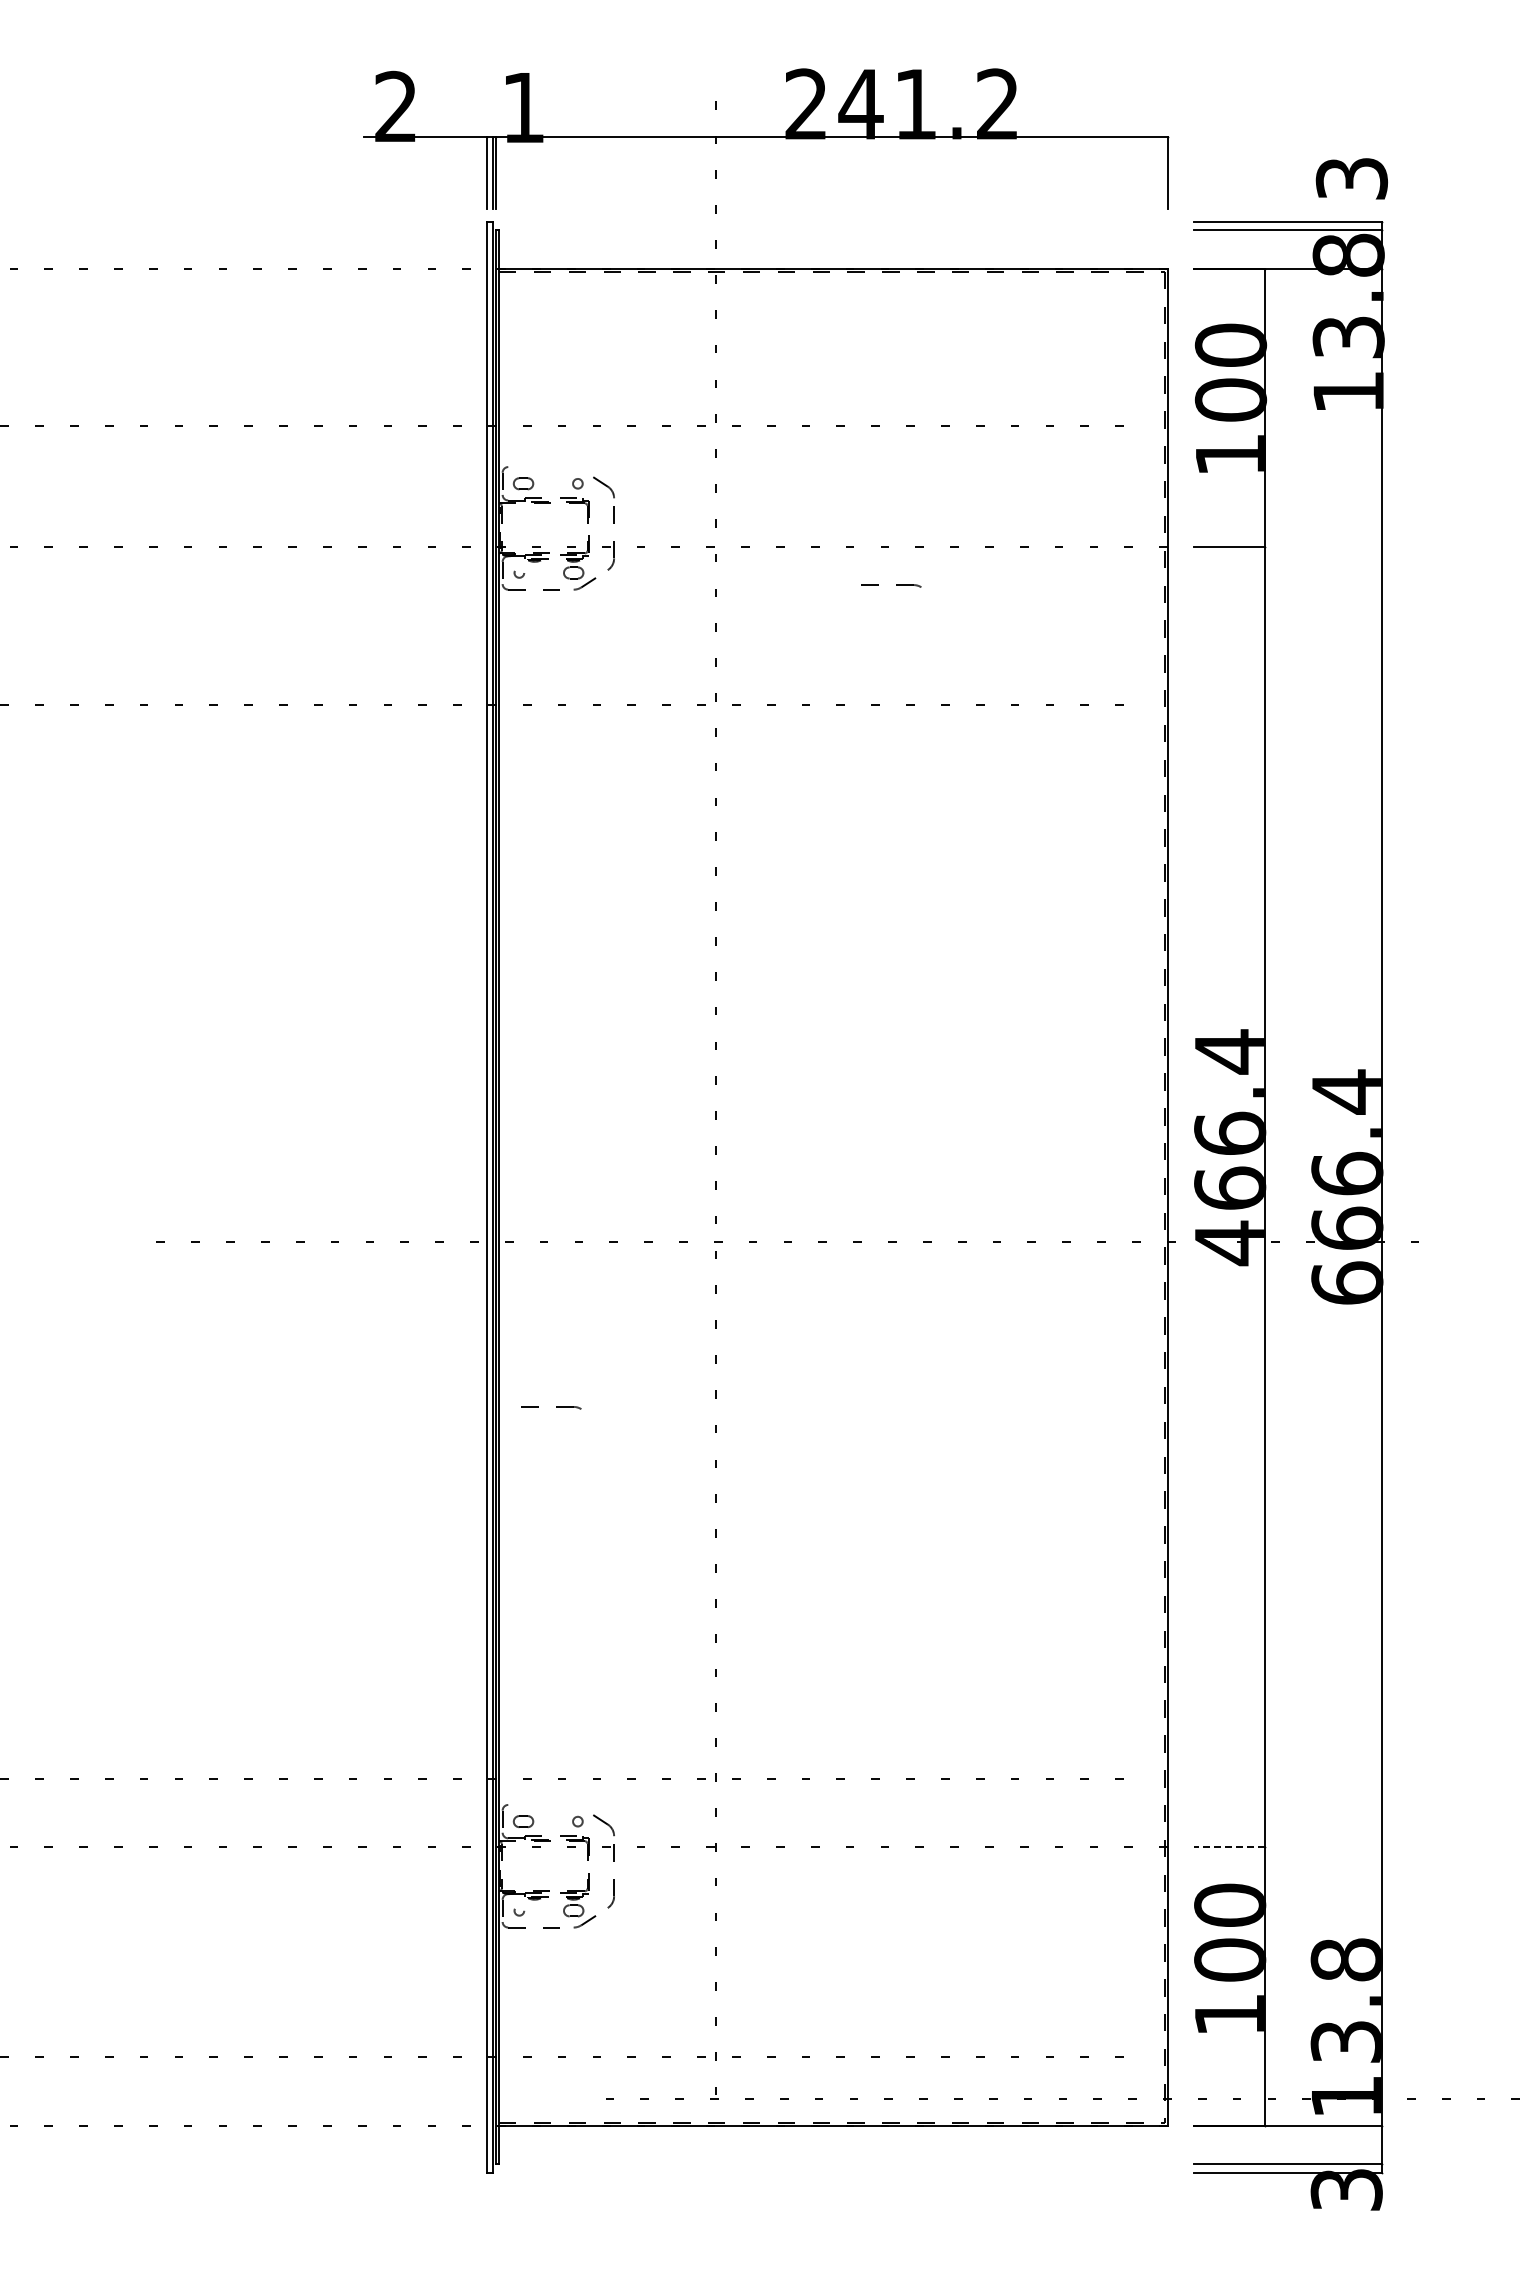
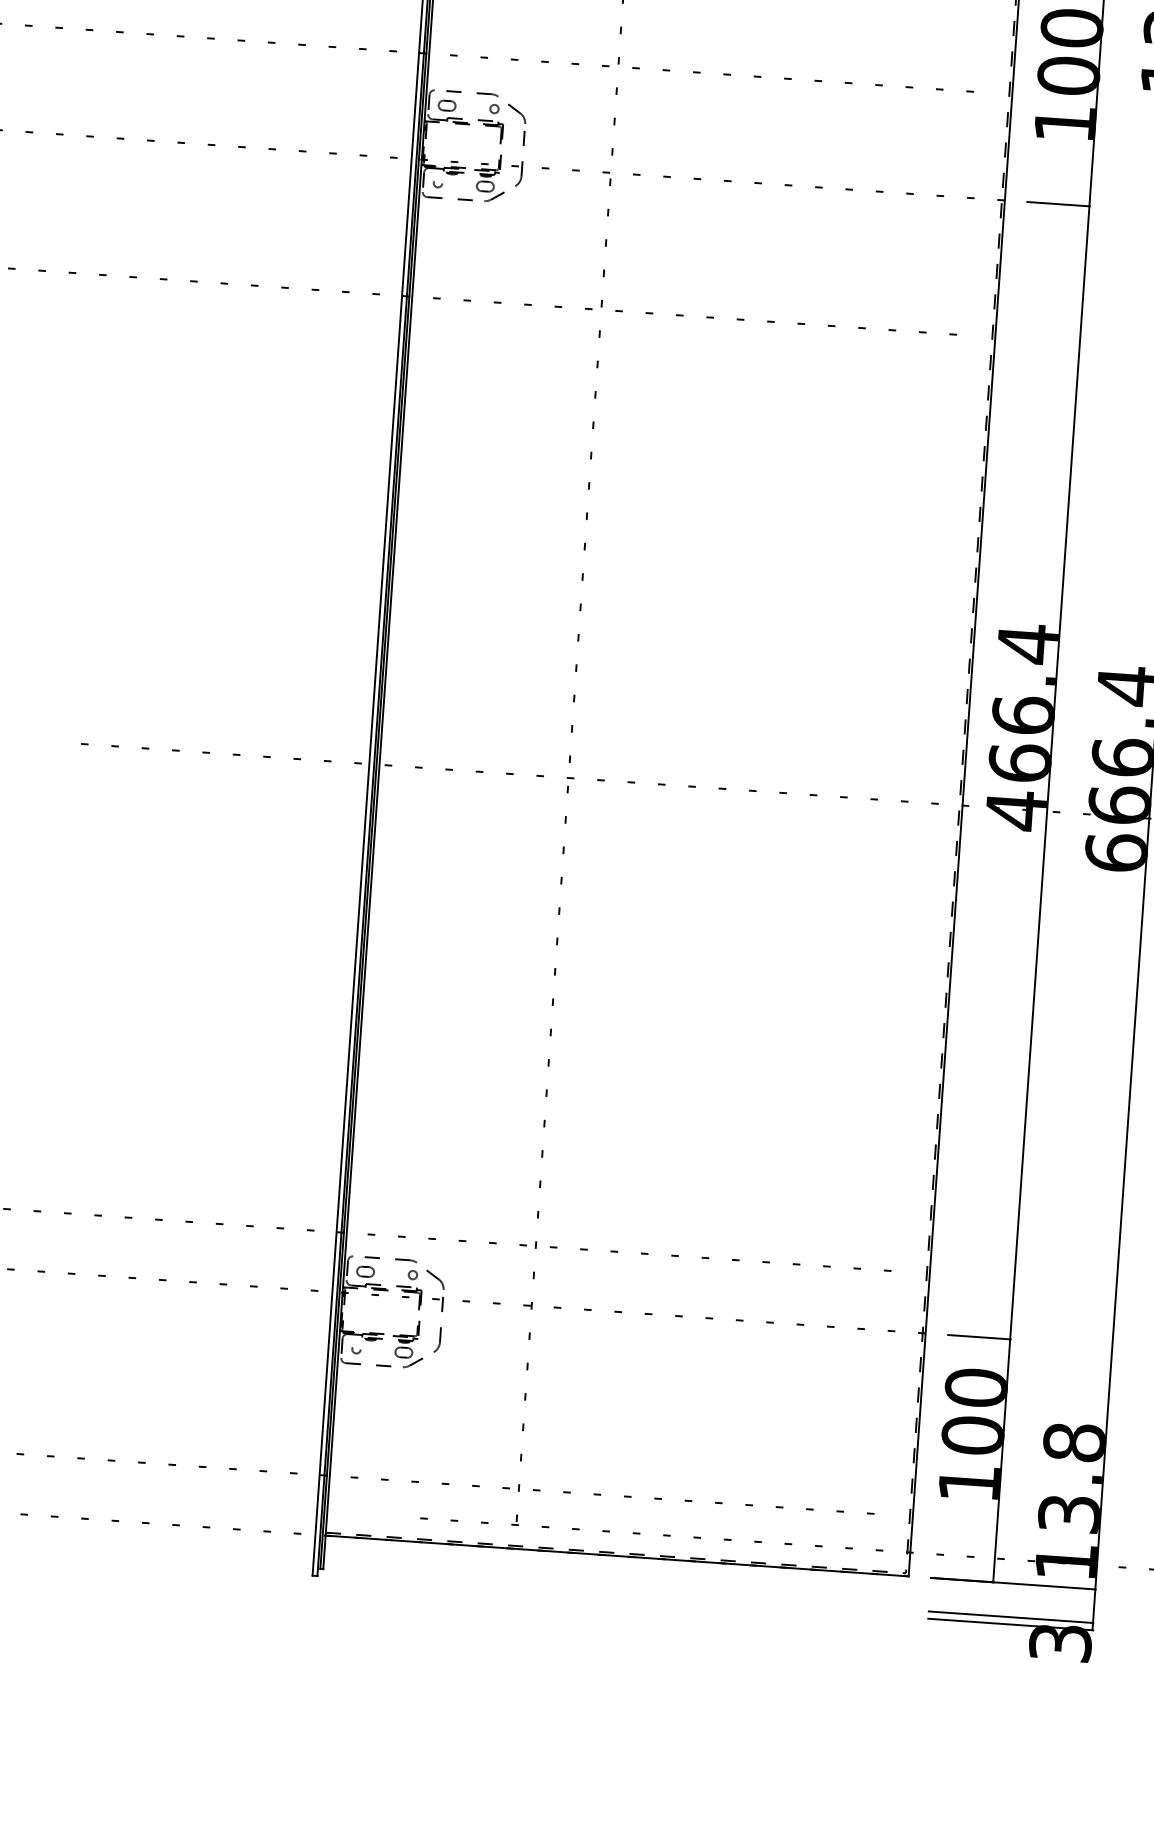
part: (891, 585) -> (472, 93), moved
part: (551, 1407) -> (390, 1259), moved
line: (1229, 1847) -> (979, 1337), dashed -> solid

